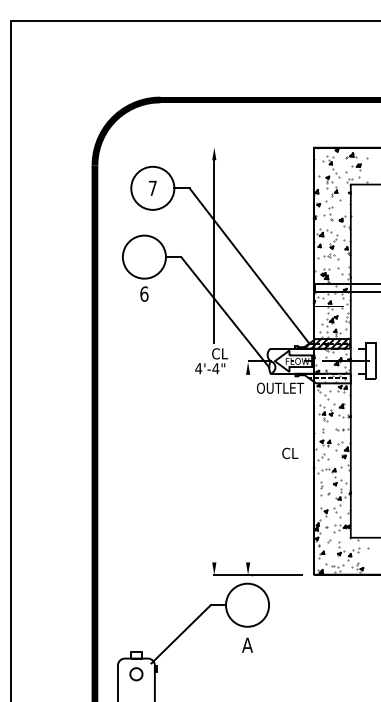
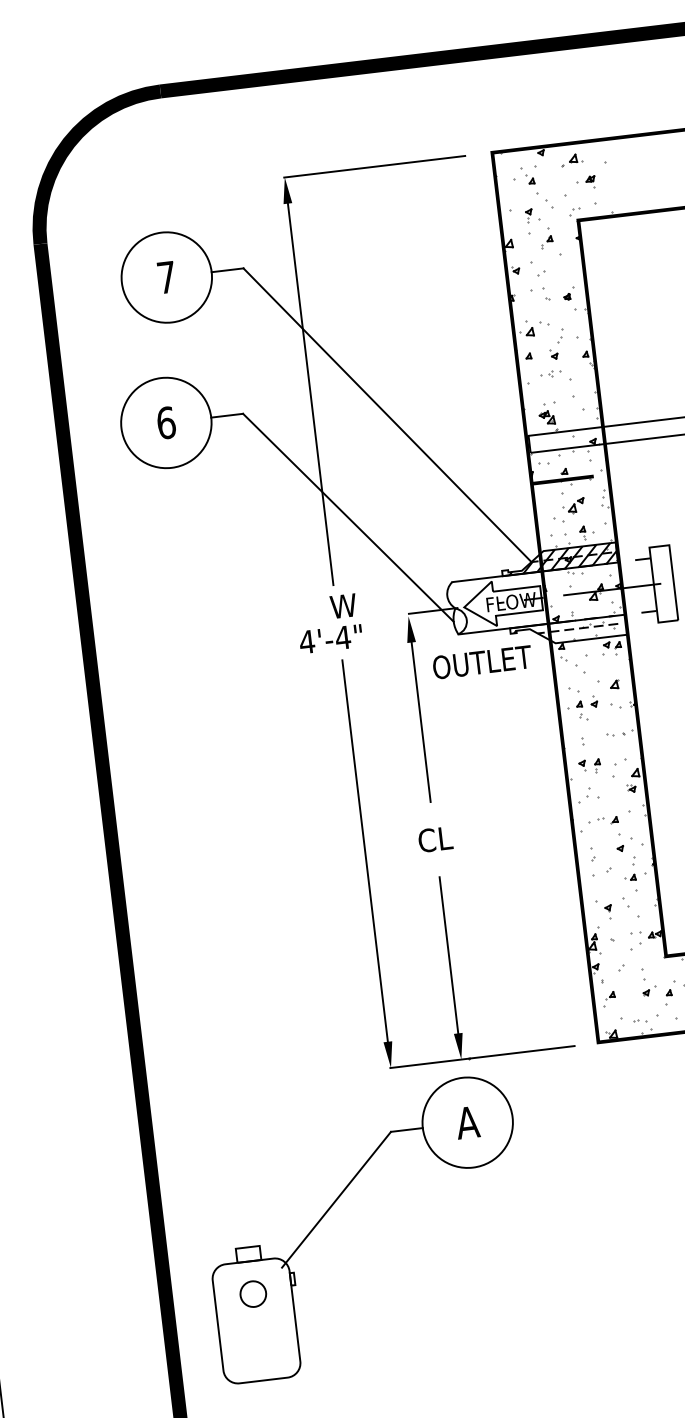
line: (257, 147) -> (374, 166), added
text: (144, 293) -> (166, 421), moved
text: (219, 353) -> (346, 605), CL -> W
line: (248, 412) -> (421, 720), added
text: (290, 453) -> (435, 839), moved
line: (214, 470) -> (365, 850), added
line: (248, 524) -> (449, 954), added
text: (247, 644) -> (467, 1121), moved

